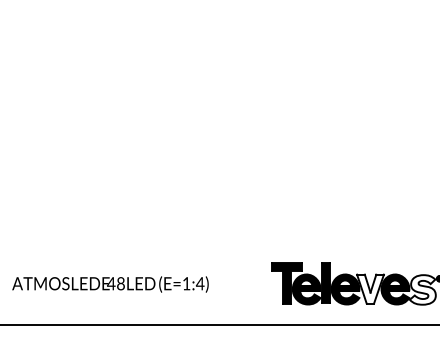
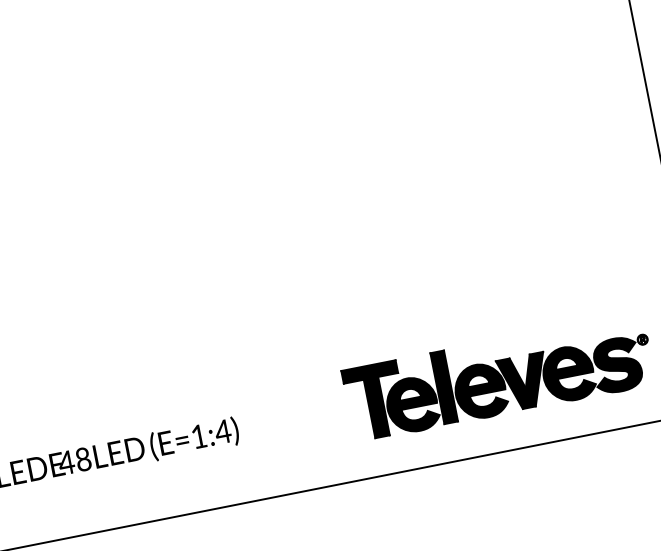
fill: (370, 288) -> (524, 380), added
fill: (422, 289) -> (616, 364), added

